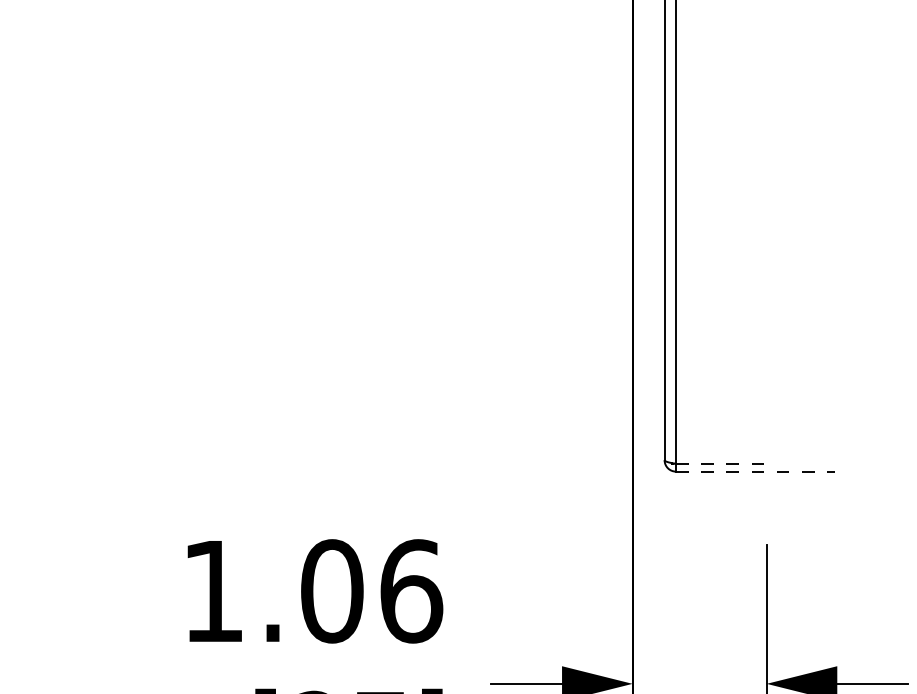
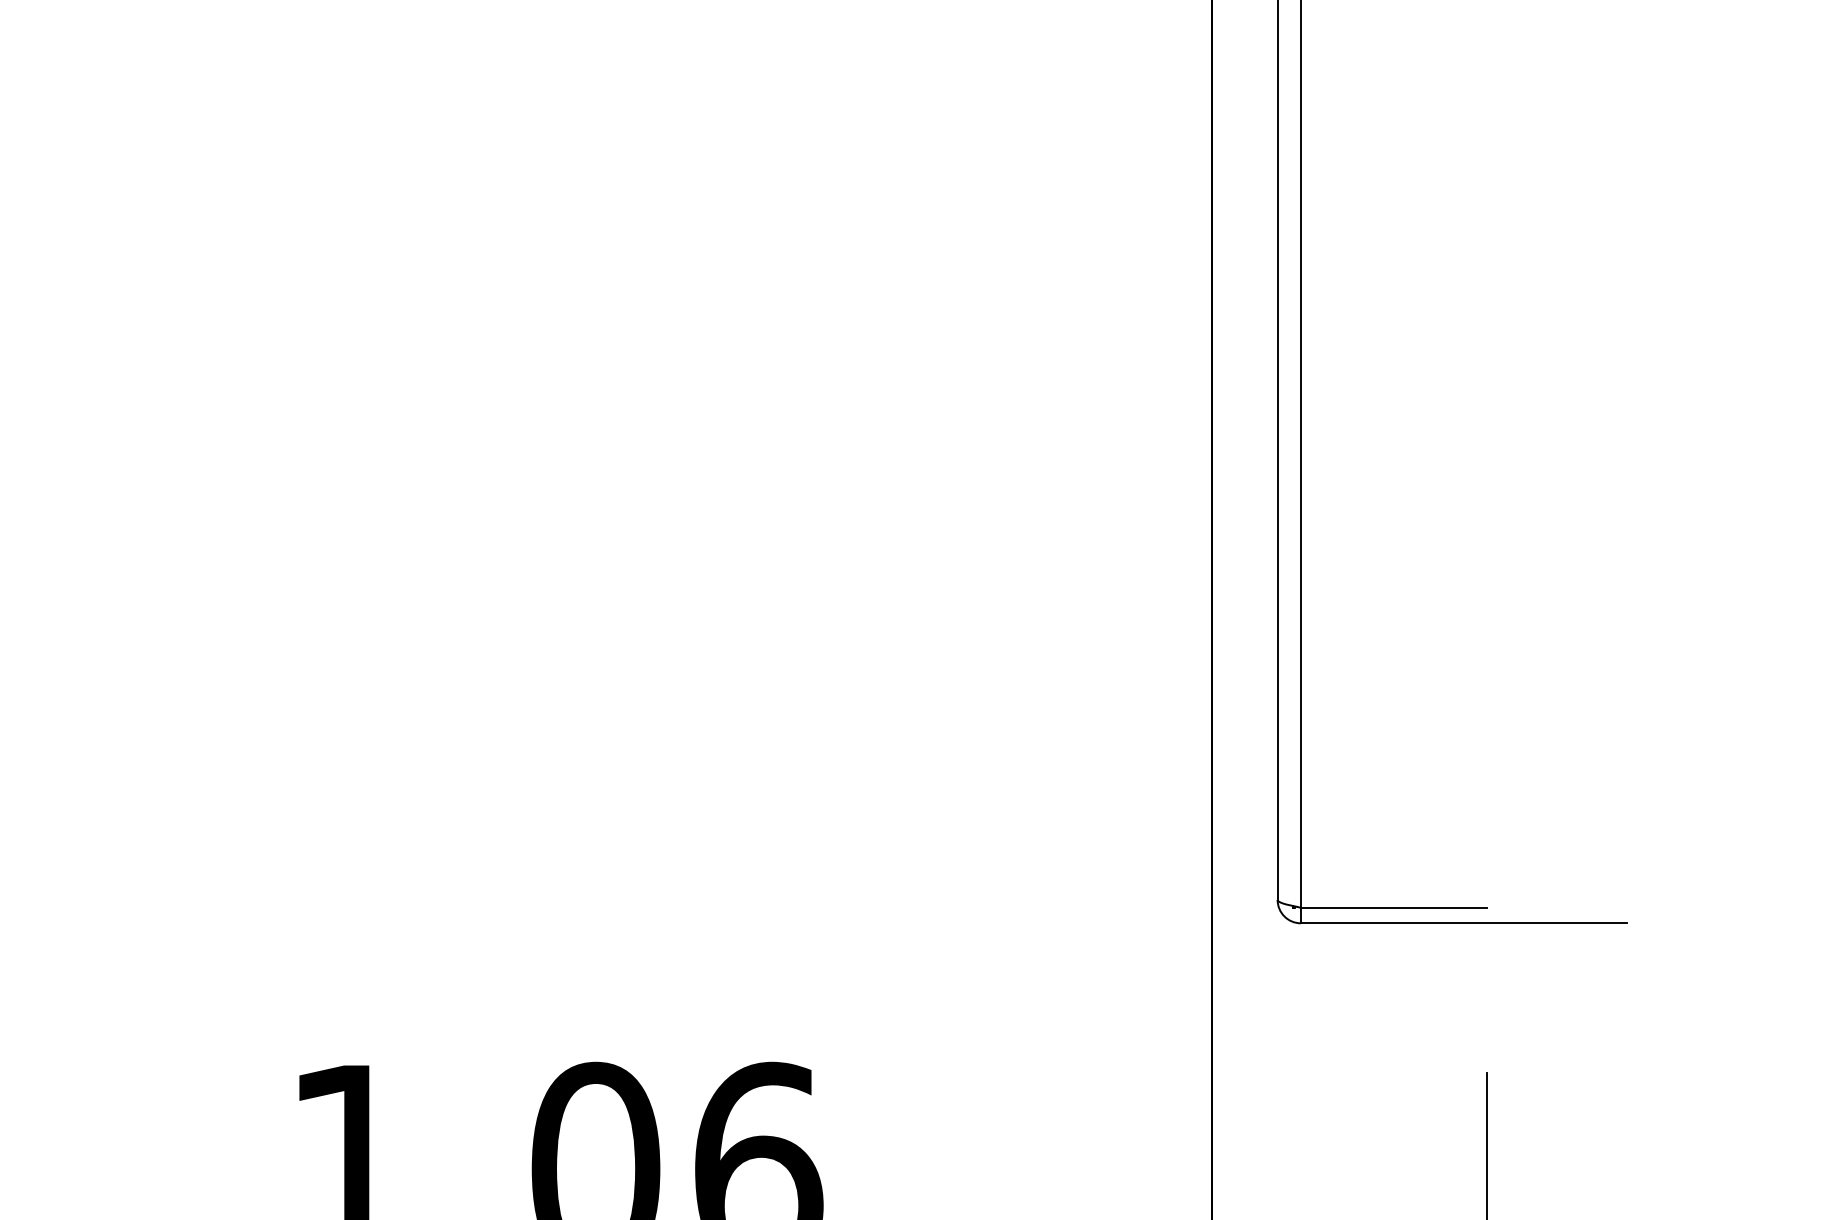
line: (721, 464) -> (1394, 908), dashed -> solid
line: (755, 471) -> (1464, 923), dashed -> solid

